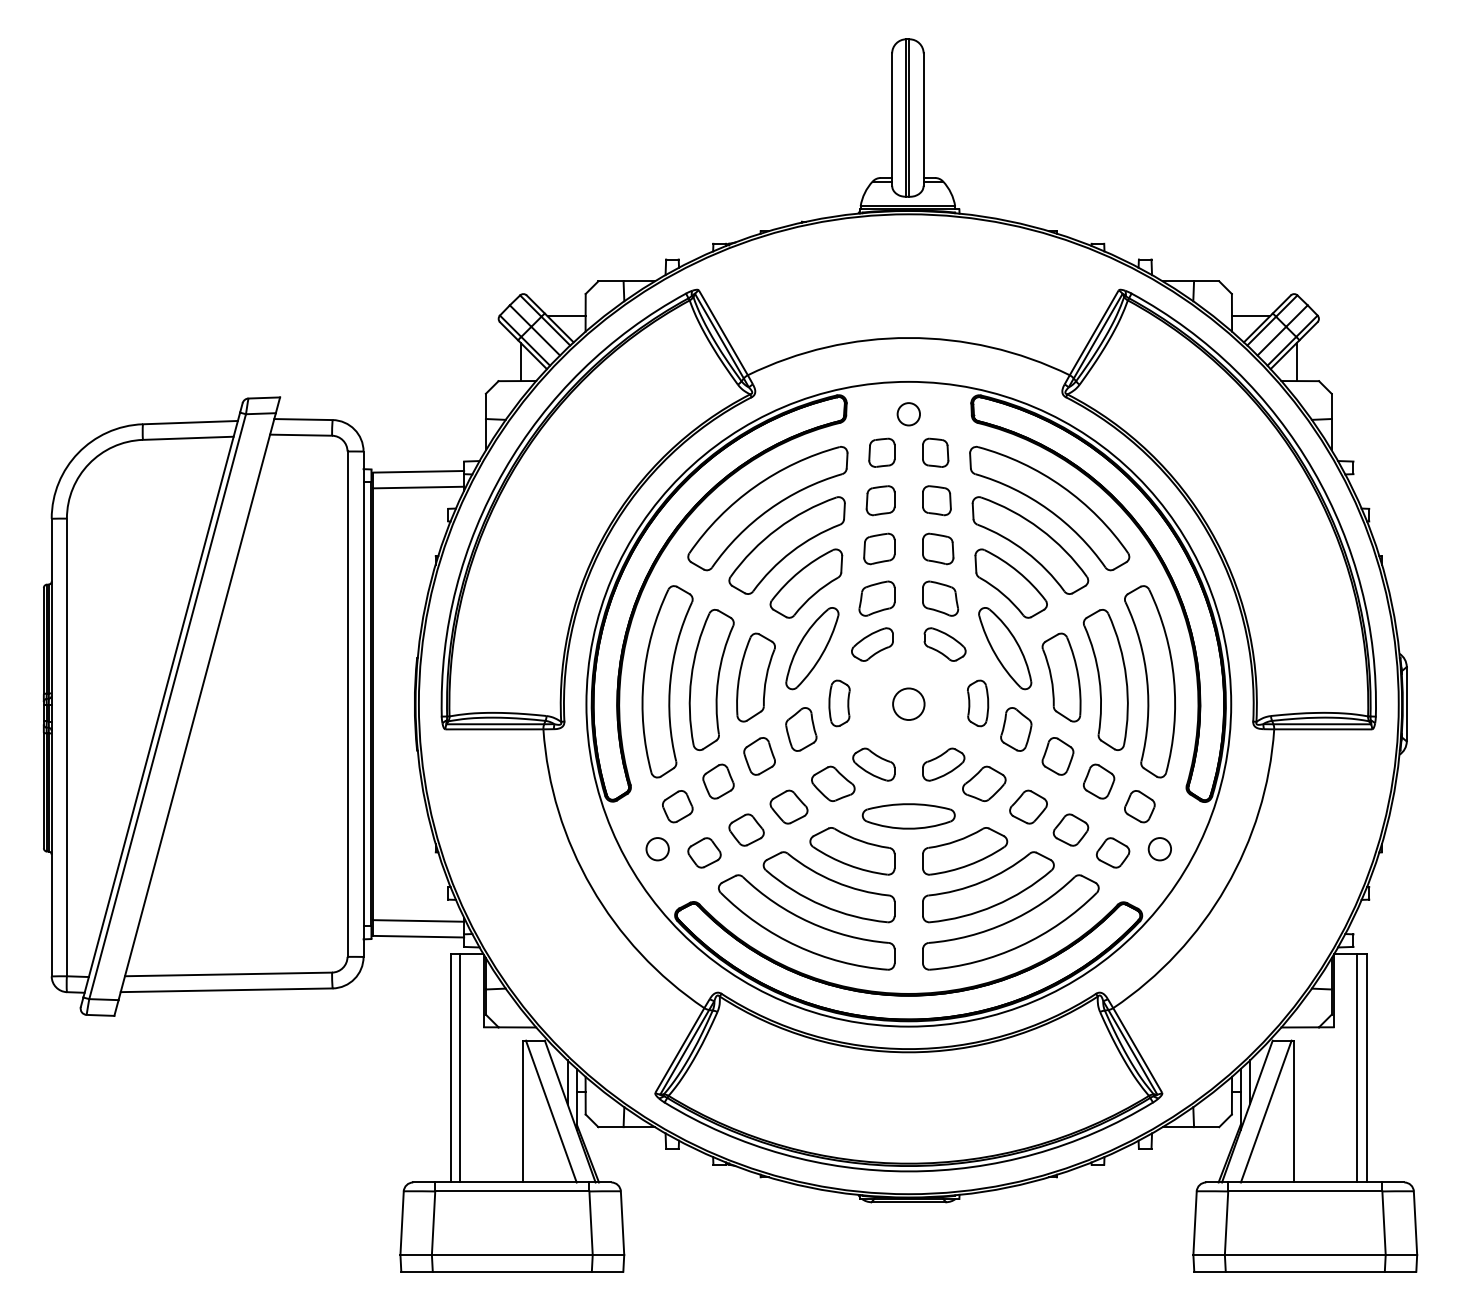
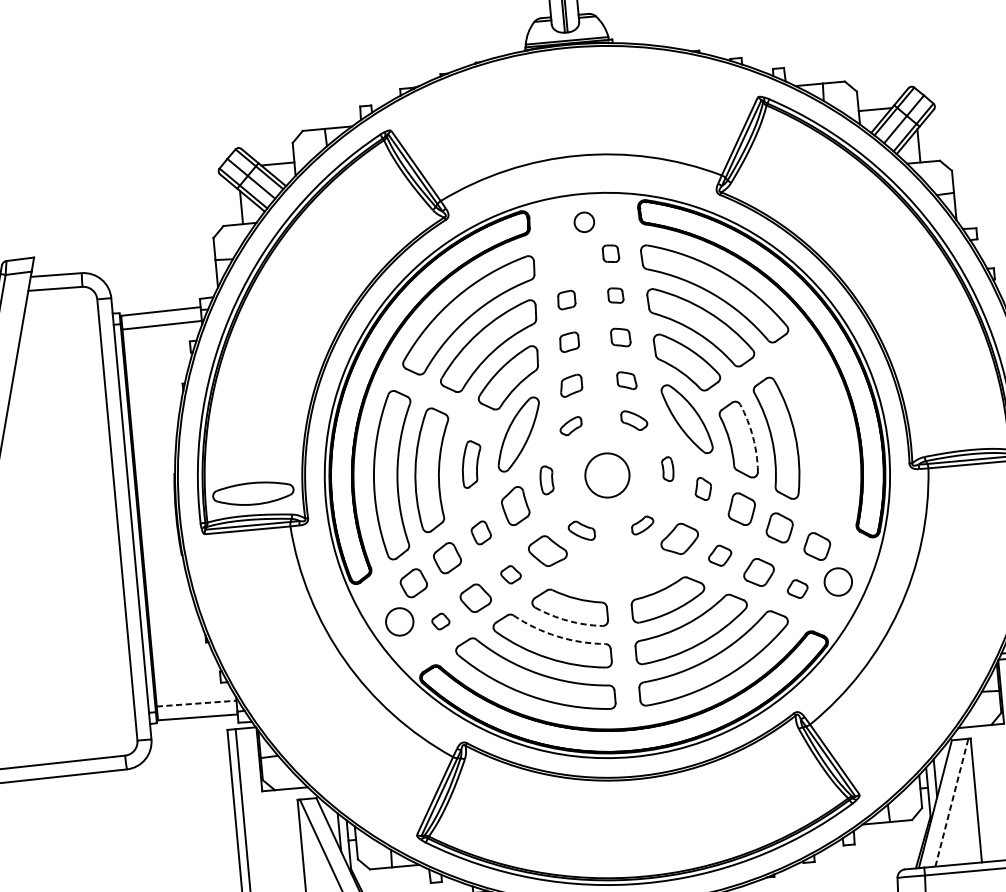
part: (881, 452) -> (563, 257), removed
part: (935, 452) -> (610, 253), size x0.7
part: (880, 500) -> (566, 299), size x0.7
part: (936, 500) -> (615, 295), size x0.6
part: (879, 548) -> (569, 341), size x0.7
part: (938, 548) -> (620, 337), size x0.7
part: (876, 598) -> (570, 385), size x0.7
part: (940, 598) -> (626, 380), size x0.6
part: (872, 644) -> (570, 426), size x0.6
part: (944, 644) -> (633, 420), size x0.7
arc: (1078, 675) -> (753, 436), solid -> dashed
part: (755, 677) -> (471, 464), size x0.6
part: (1149, 681) -> (815, 436), removed
part: (839, 703) -> (546, 480), size x0.7
part: (978, 703) -> (668, 469), size x0.6
circle: (908, 704) -> (607, 475), size x1.6
part: (1016, 729) -> (703, 488), size x0.6
part: (759, 756) -> (481, 532), size x0.7
part: (873, 764) -> (581, 530), size x0.7
part: (943, 764) -> (642, 525), size x0.6
part: (788, 806) -> (510, 574), size x0.6
part: (1028, 806) -> (720, 555), size x0.7
part: (908, 816) -> (253, 493), moved
circle: (657, 849) -> (399, 622), size x1.4
circle: (1159, 849) -> (837, 582), size x1.4
part: (704, 852) -> (440, 621), size x0.6
part: (1113, 852) -> (797, 588), size x0.7
arc: (848, 865) -> (567, 621), solid -> dashed
arc: (835, 881) -> (557, 636), solid -> dashed
line: (418, 920) -> (196, 703), solid -> dashed
line: (1266, 1111) -> (952, 802), solid -> dashed

